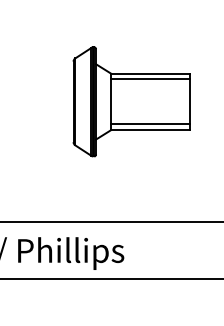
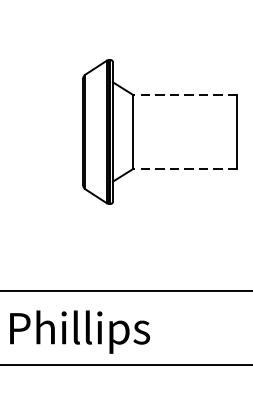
line: (150, 73) -> (184, 94), solid -> dashed
line: (150, 79) -> (184, 102), removed
line: (150, 124) -> (184, 161), removed
line: (150, 130) -> (184, 169), solid -> dashed

